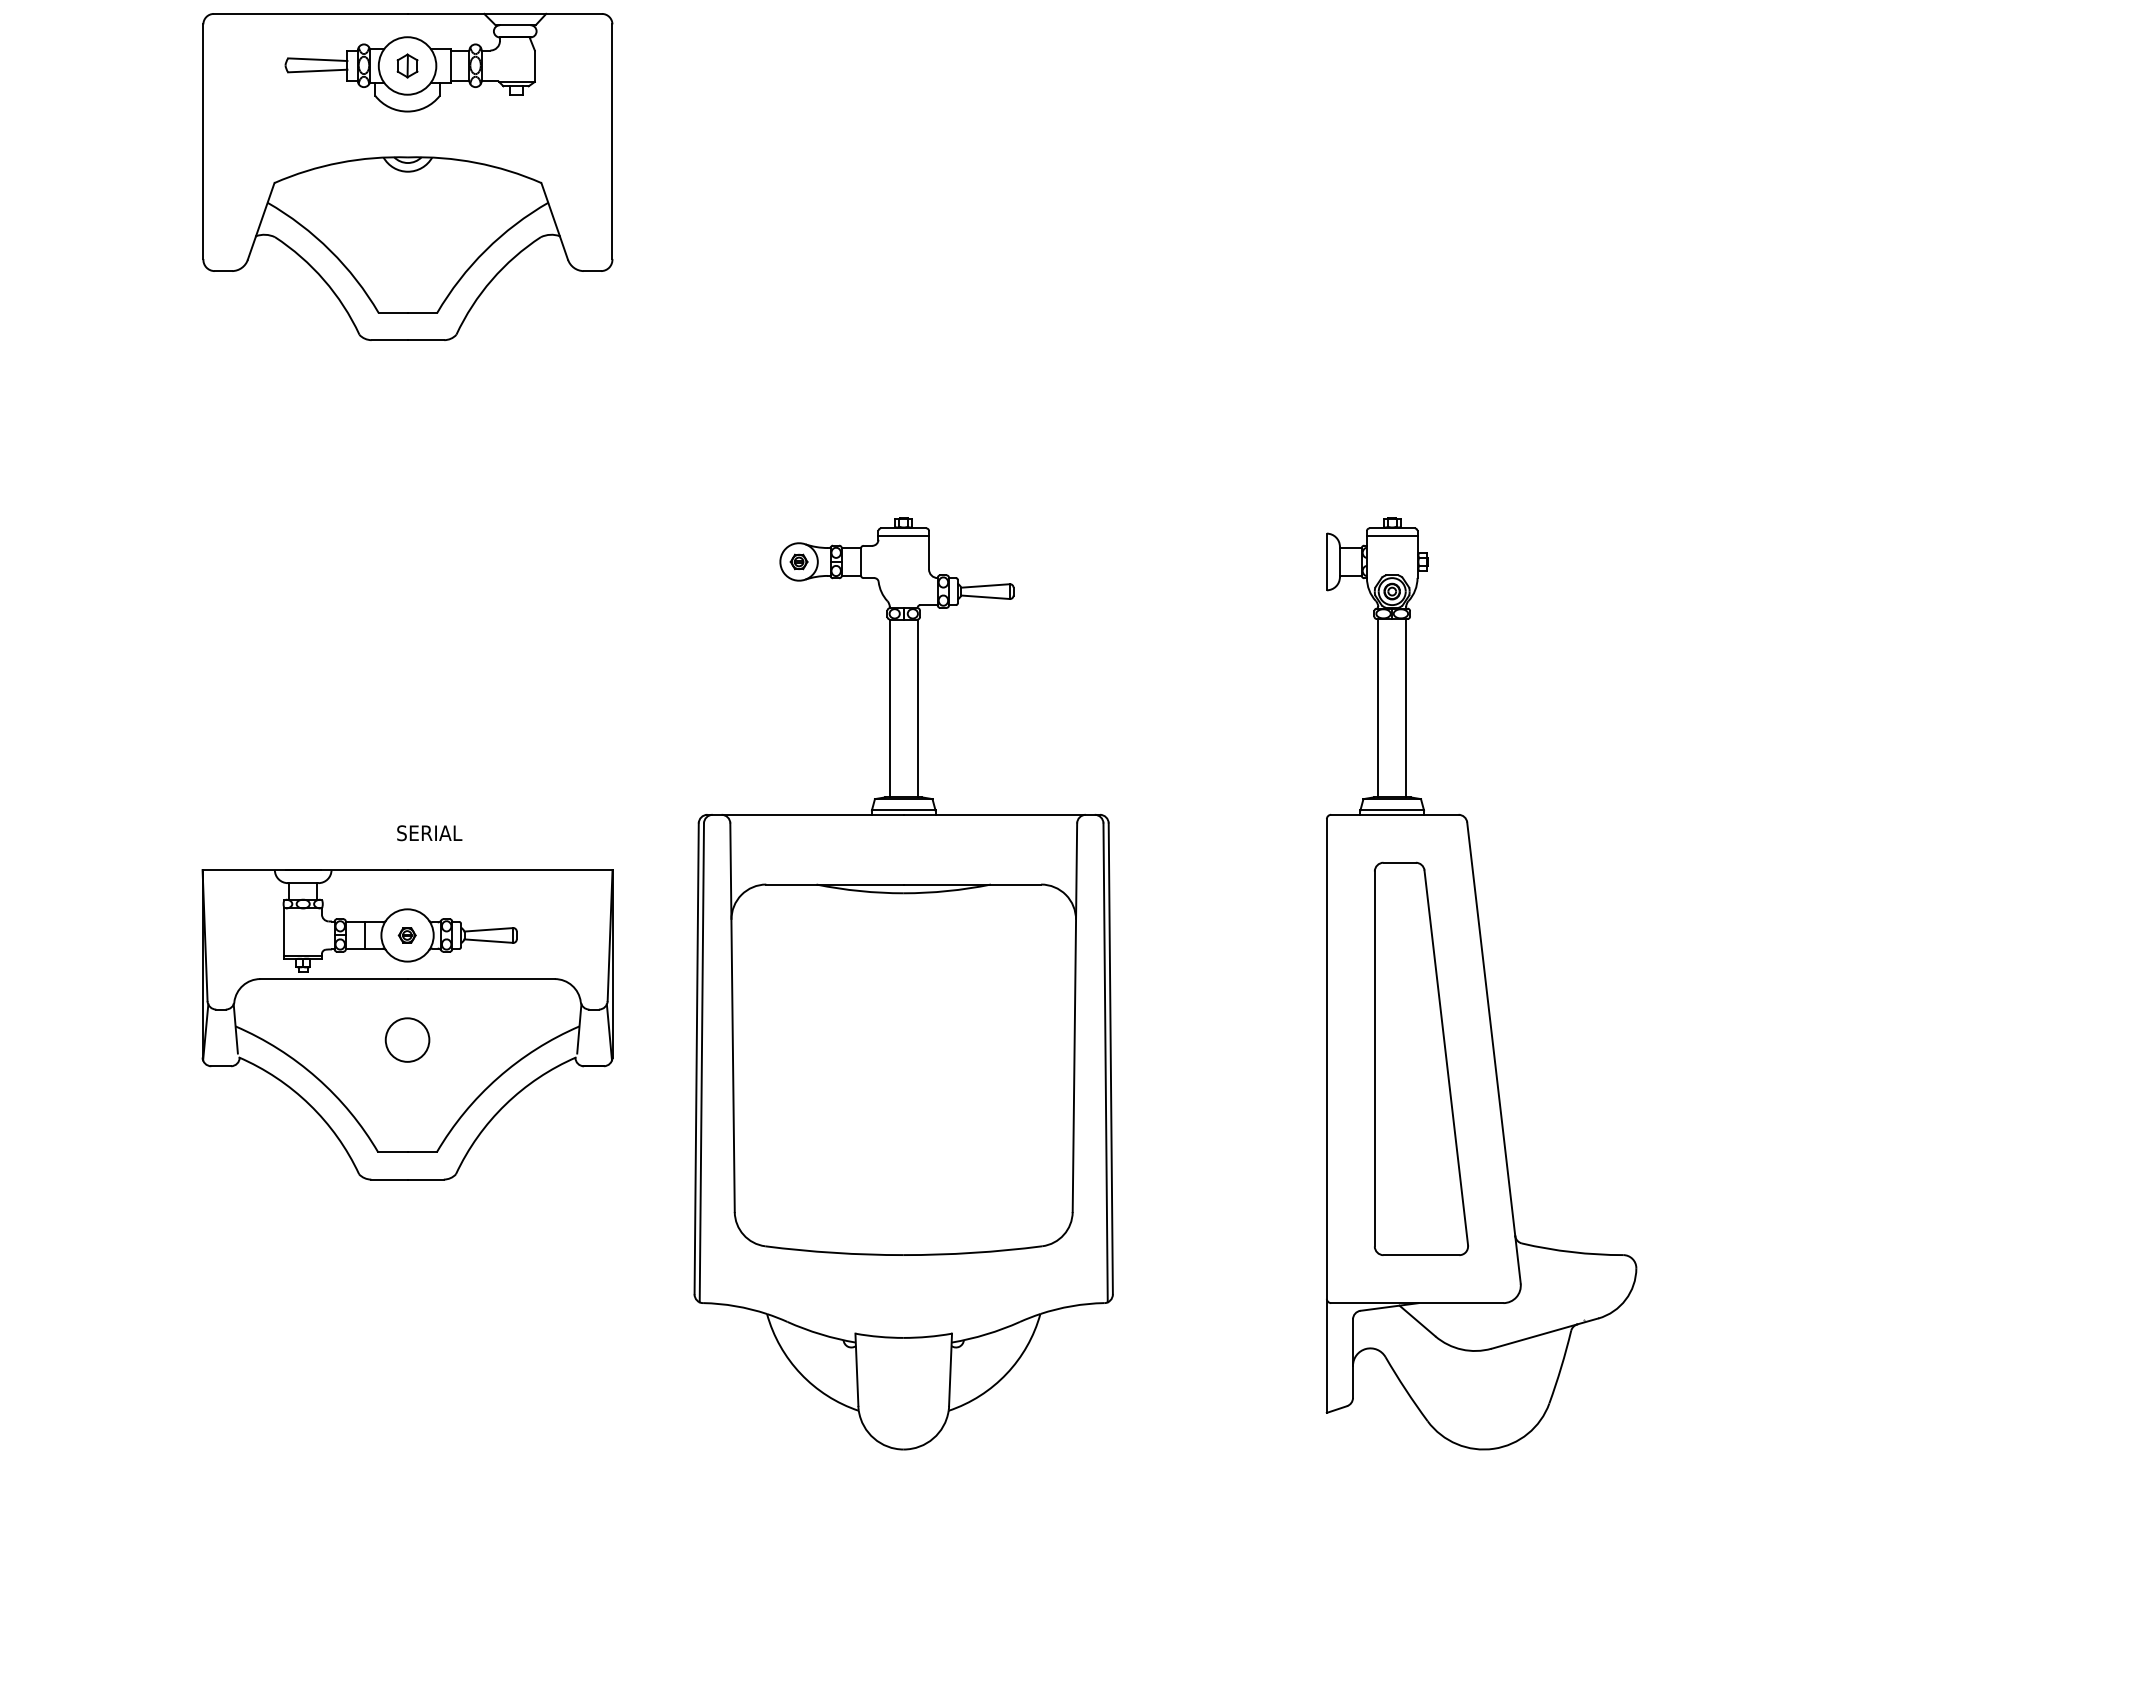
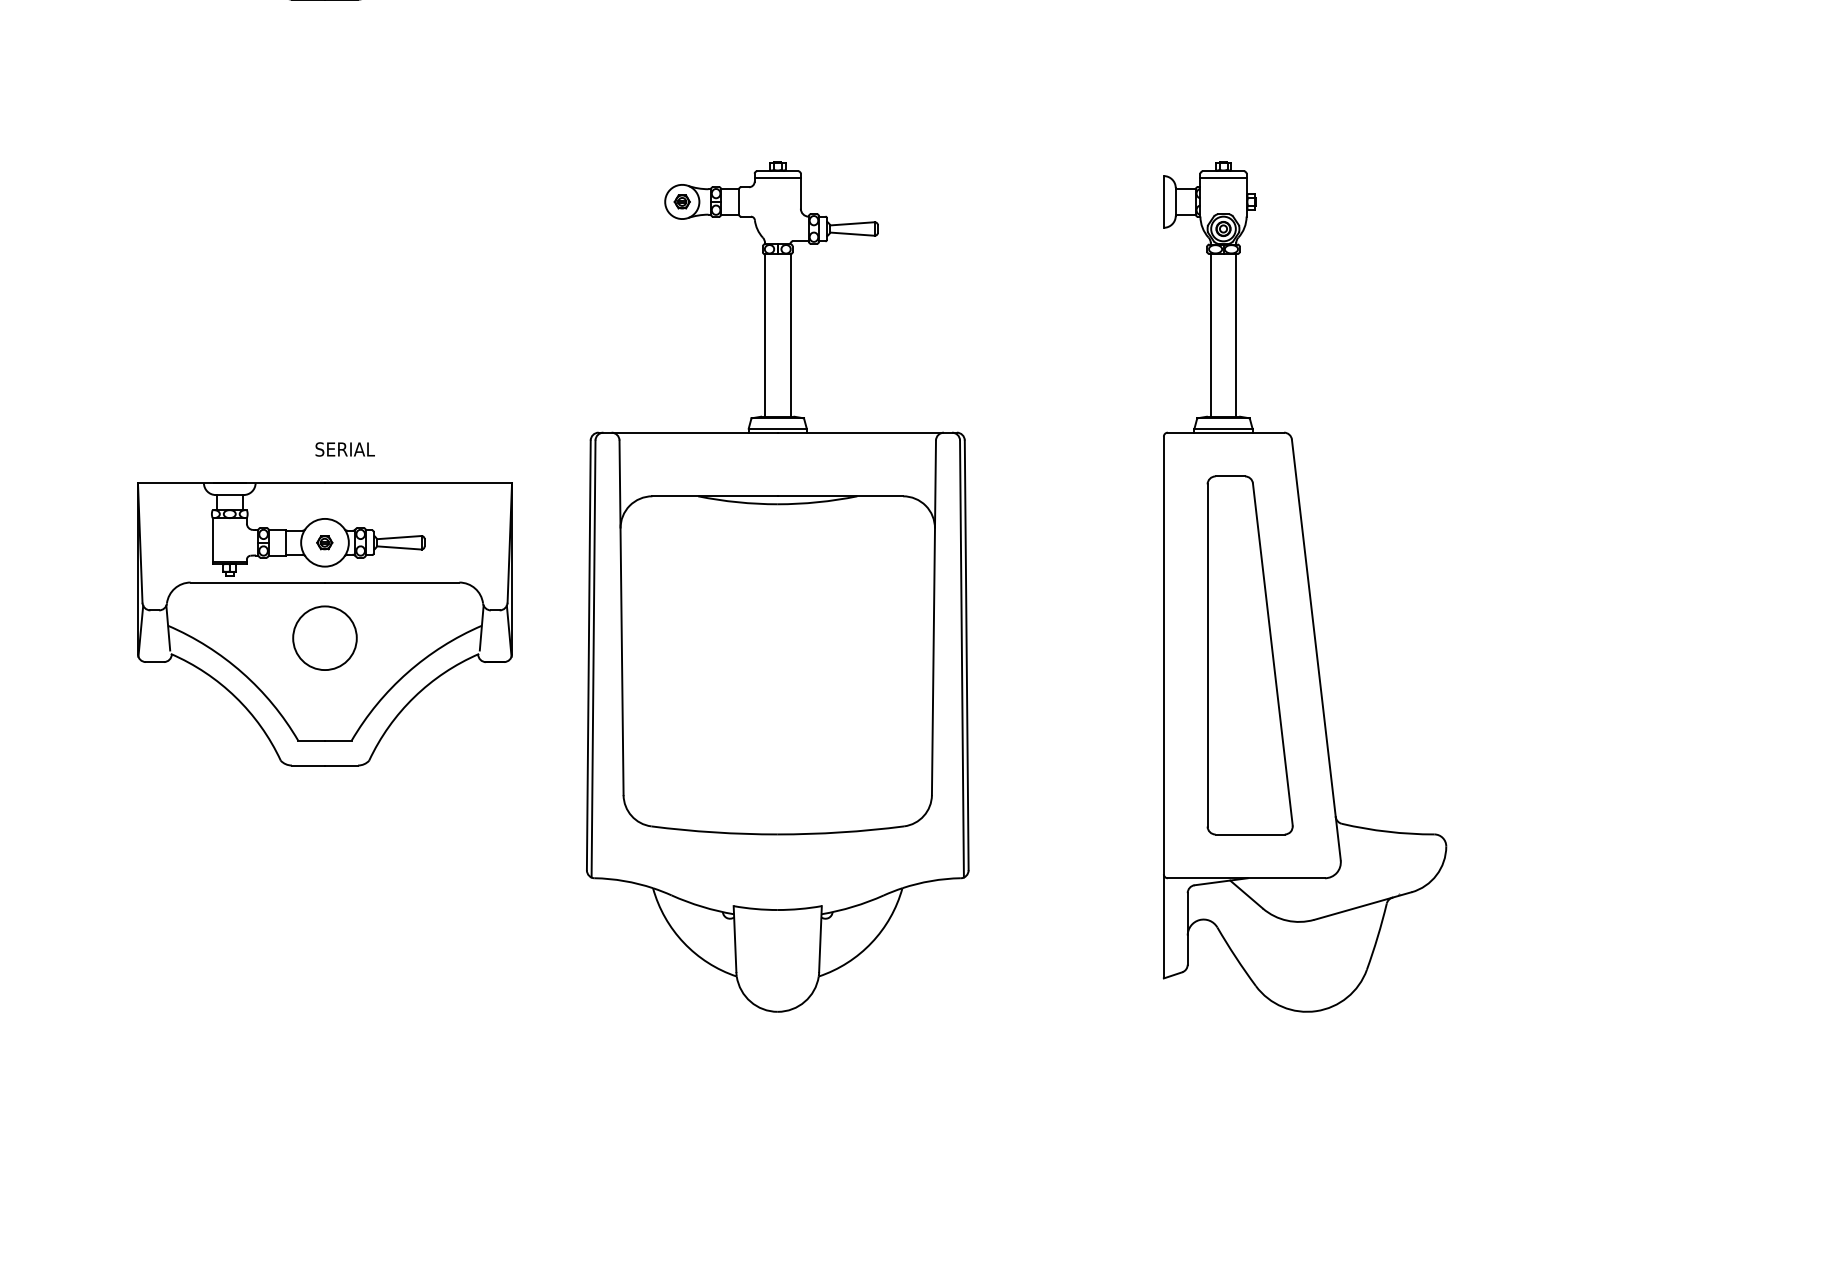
circle: (407, 1039) -> (324, 637), size x1.6

